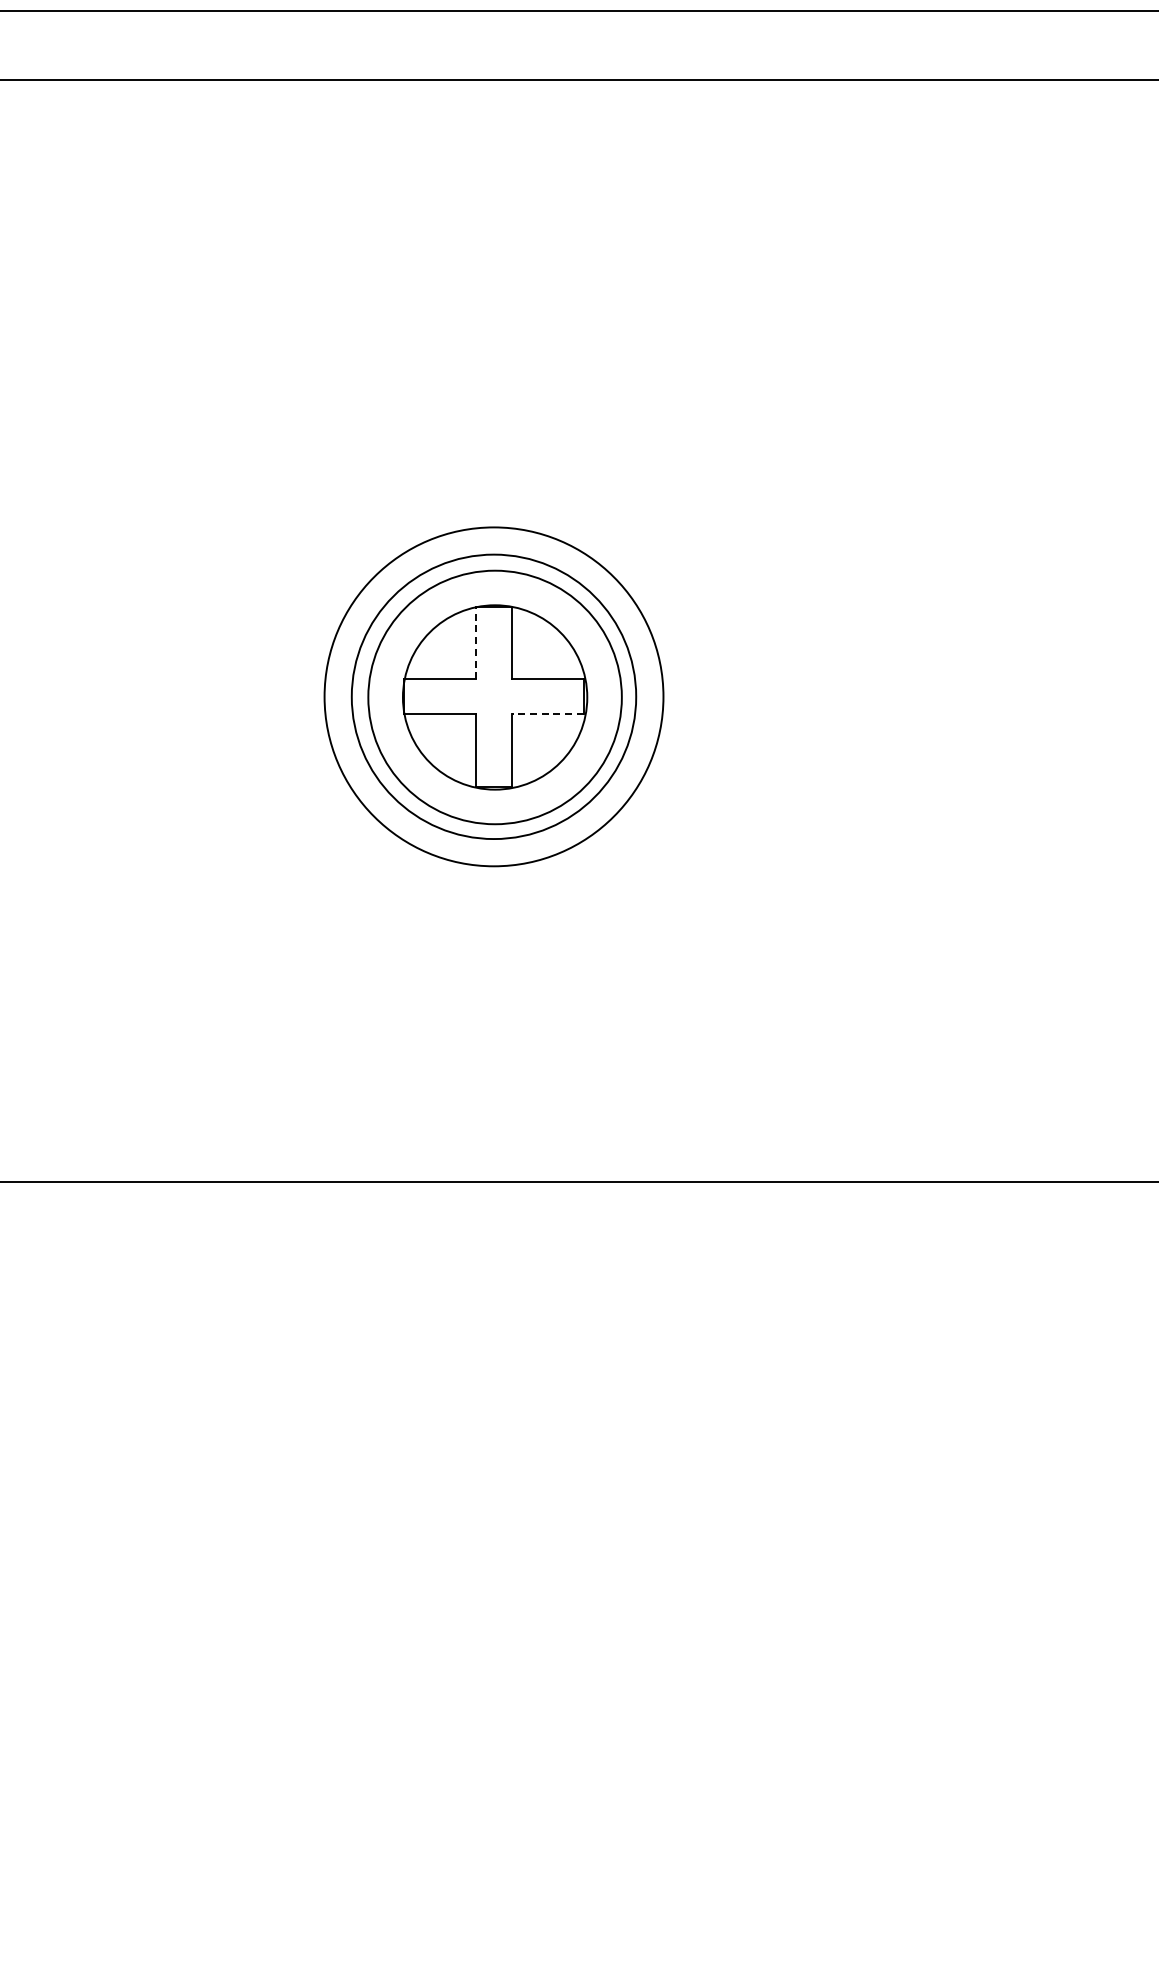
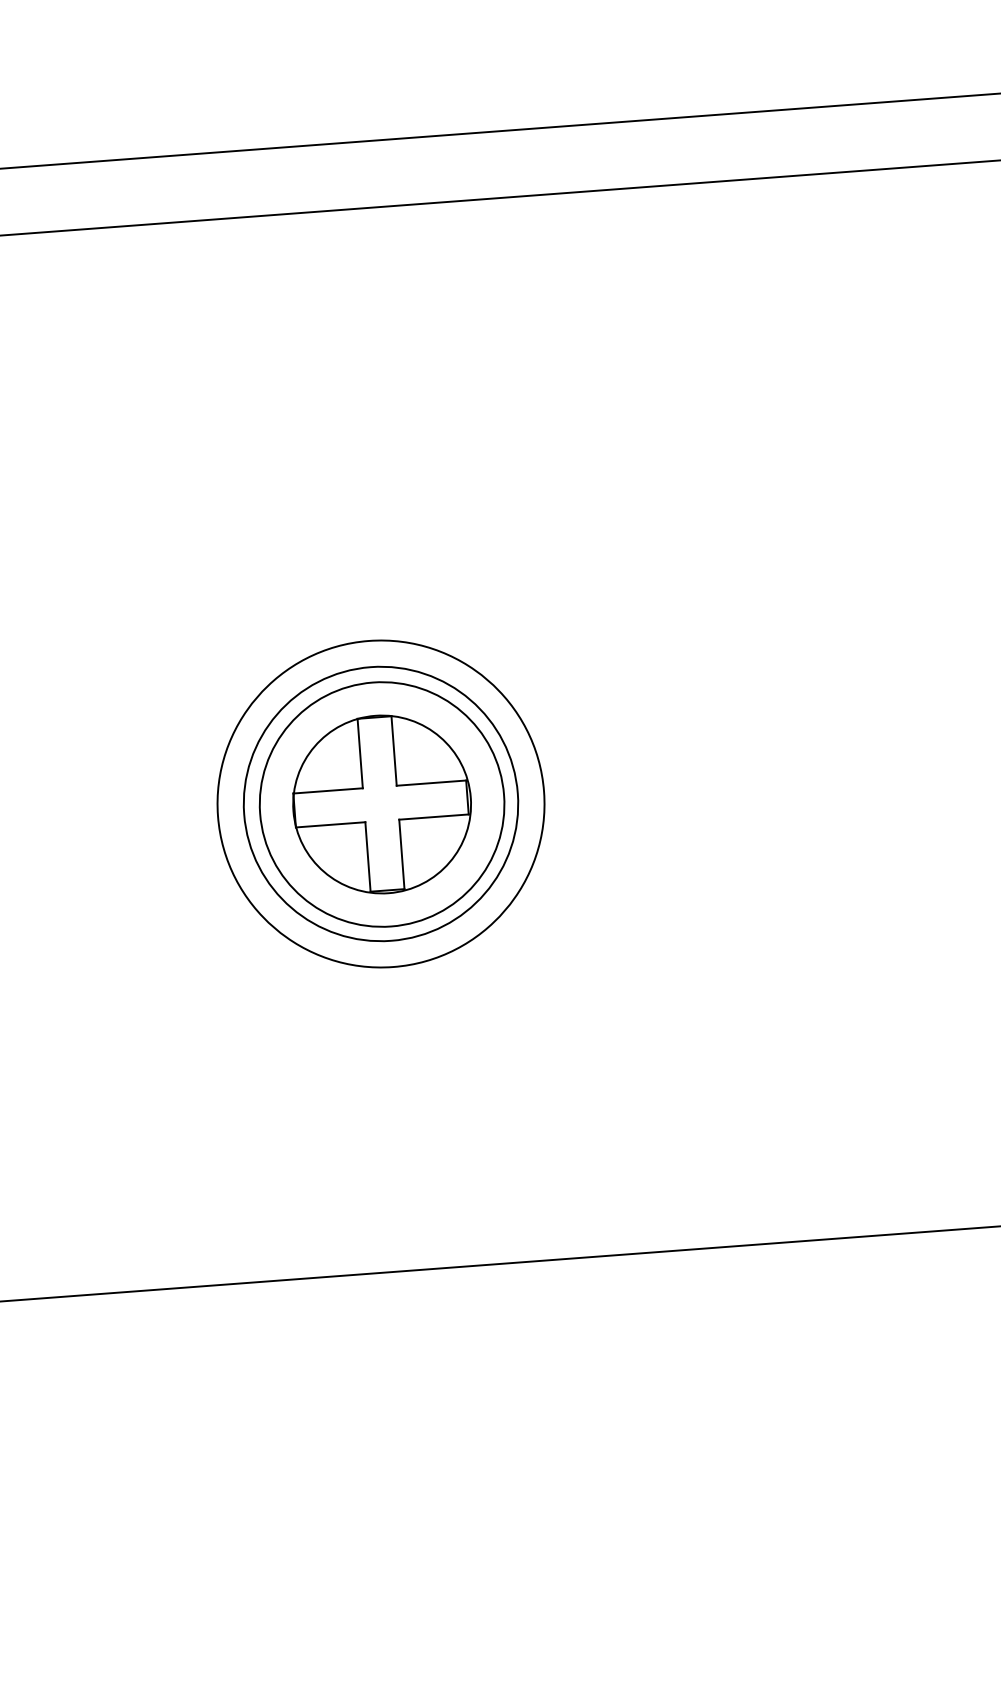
line: (476, 642) -> (360, 752), dashed -> solid
line: (547, 714) -> (433, 817), dashed -> solid

